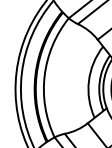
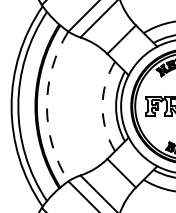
arc: (44, 75) -> (46, 106), solid -> dashed
arc: (88, 81) -> (102, 106), solid -> dashed

